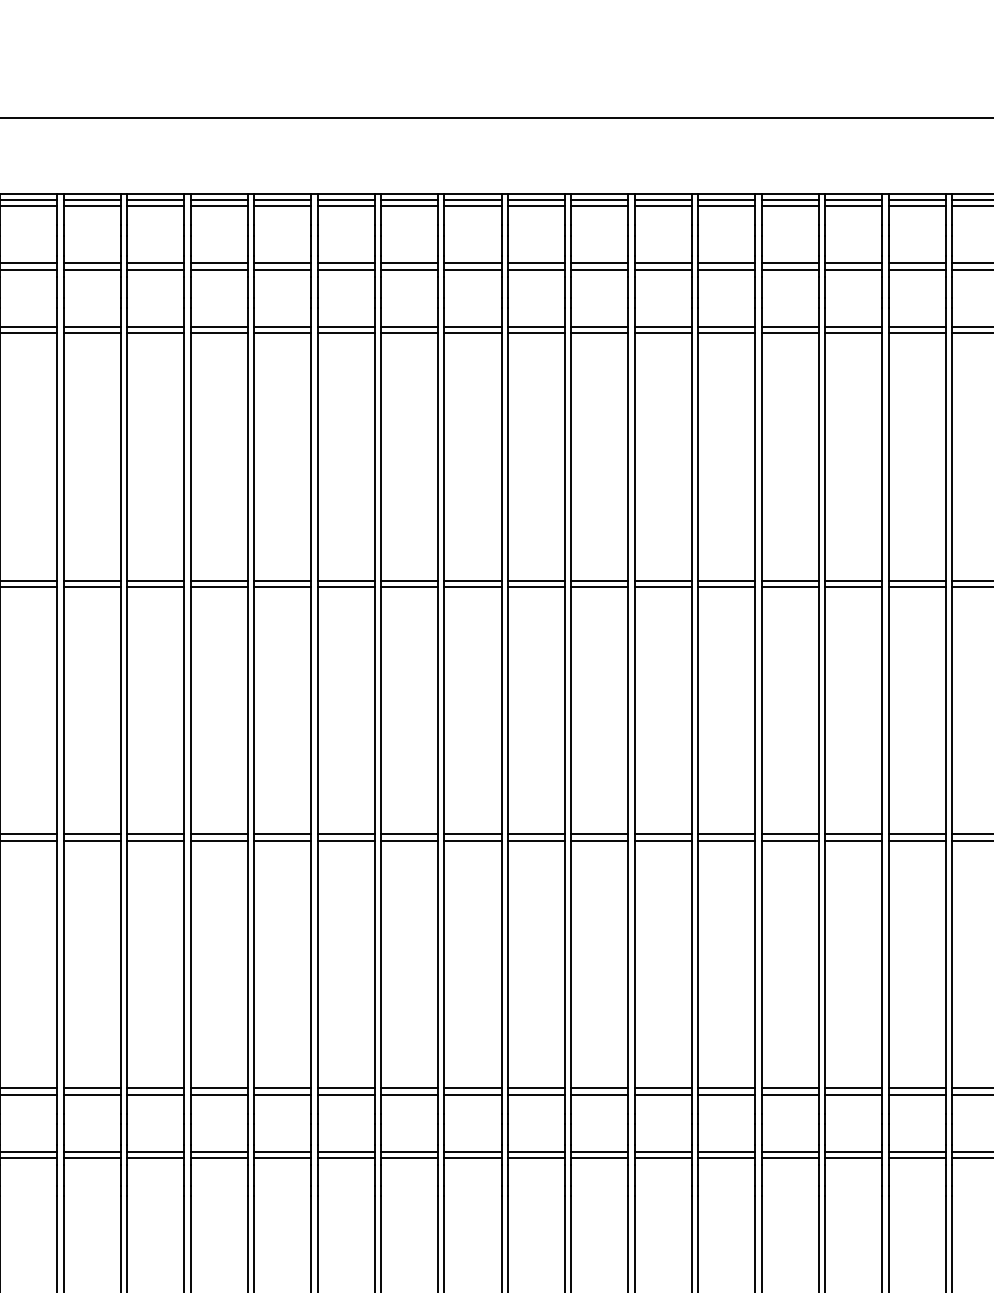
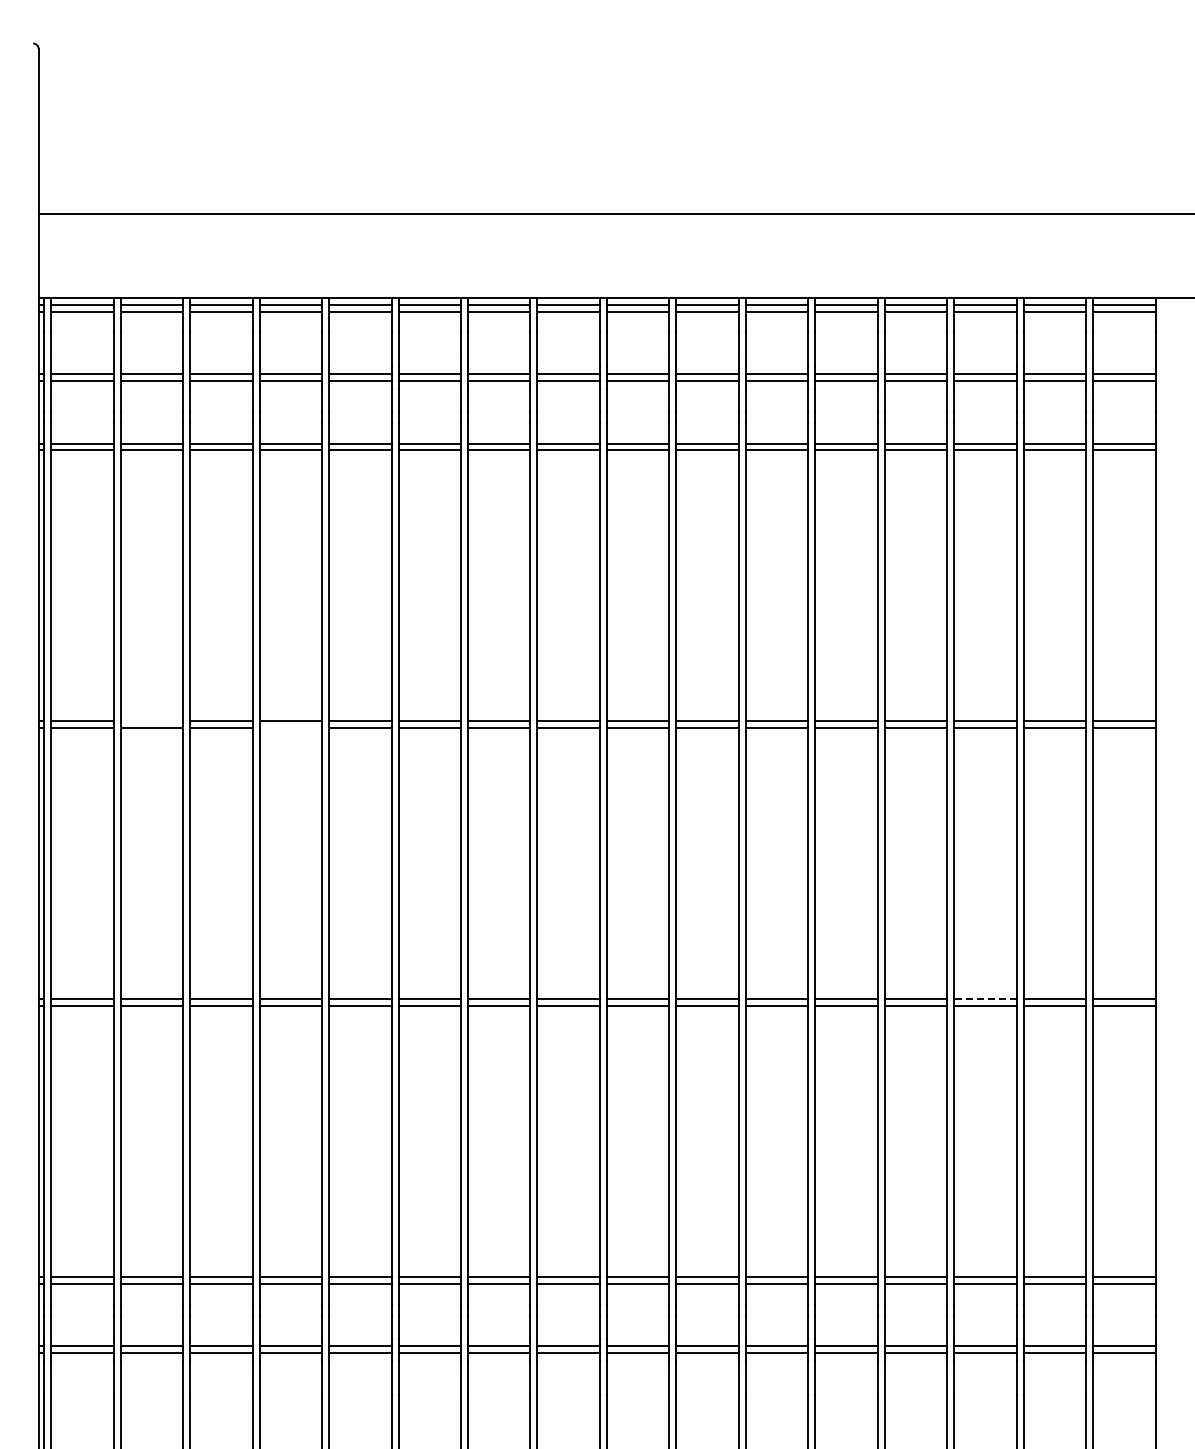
line: (91, 580) -> (151, 721), removed
line: (218, 587) -> (290, 728), removed
line: (852, 834) -> (984, 999), solid -> dashed

